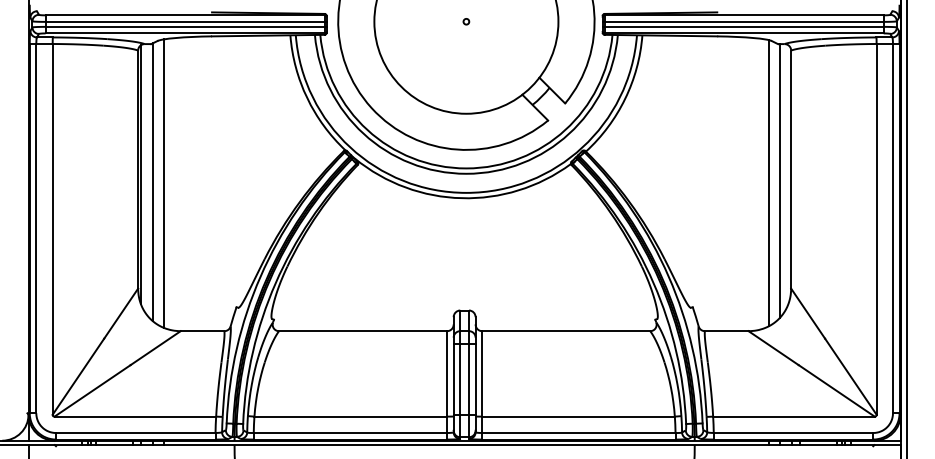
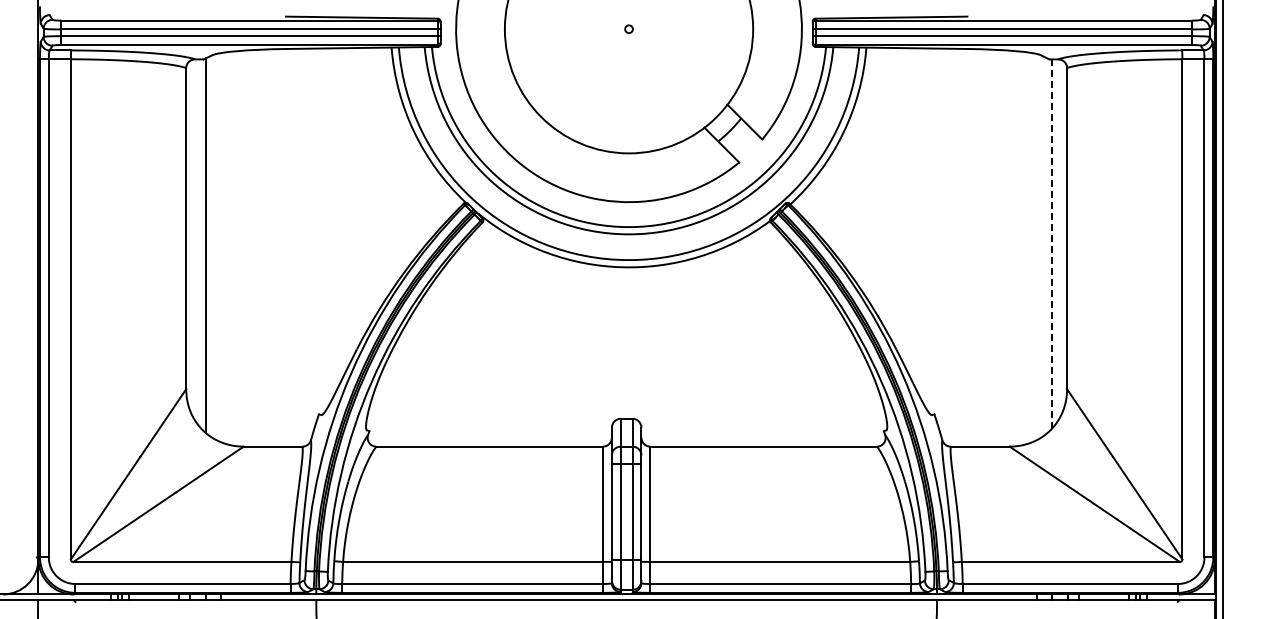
line: (141, 174) -> (190, 235), removed
line: (779, 181) -> (1051, 244), solid -> dashed
line: (769, 182) -> (1037, 246), removed
line: (163, 183) -> (220, 247), removed

